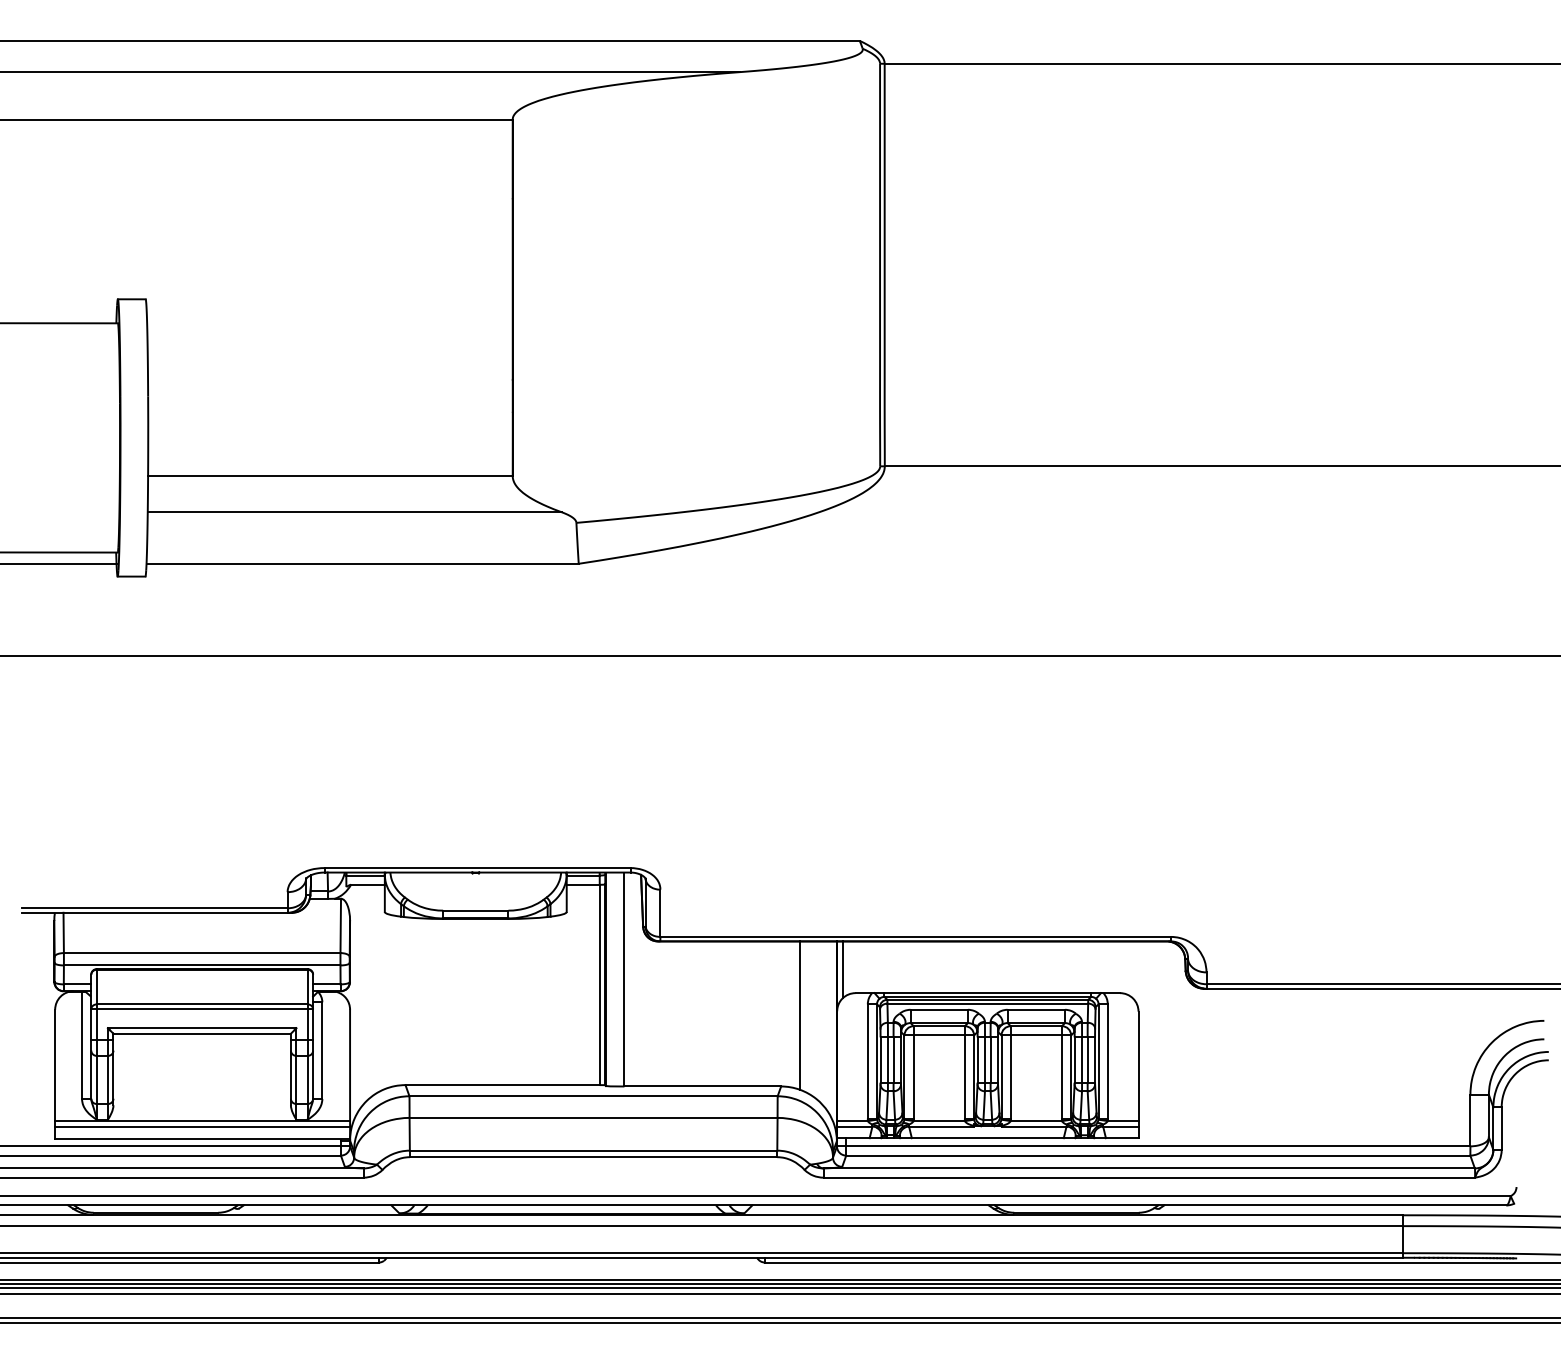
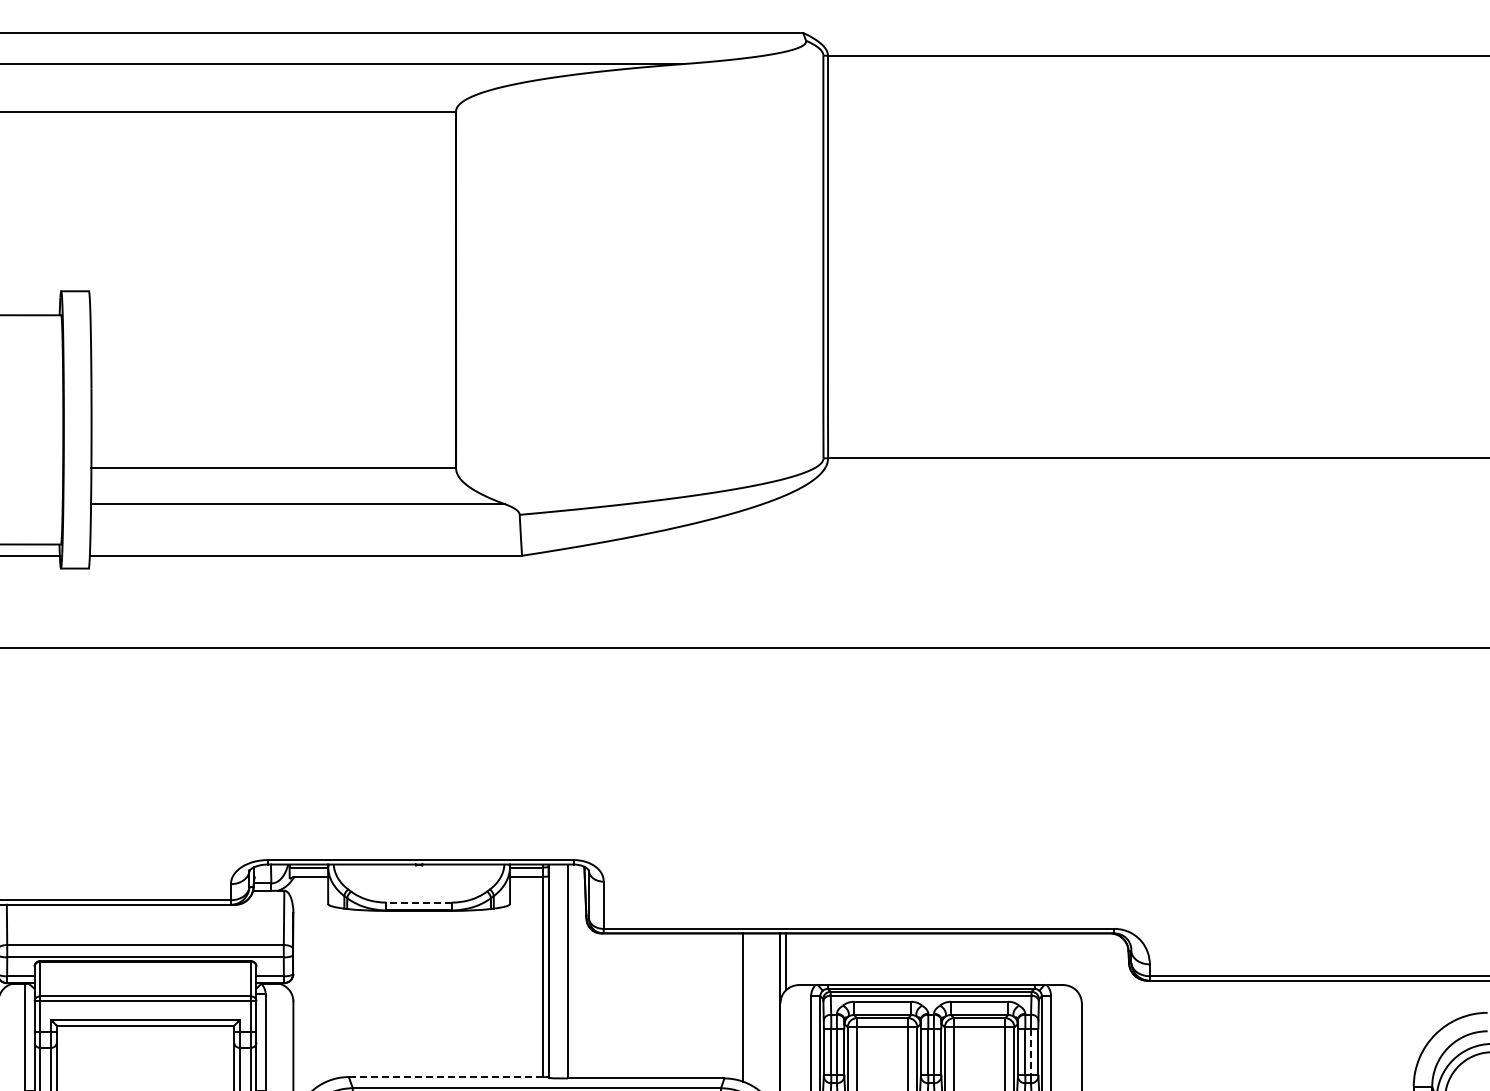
line: (475, 910) -> (418, 902), solid -> dashed
line: (1087, 1059) -> (1030, 1051), solid -> dashed
line: (502, 1085) -> (445, 1077), solid -> dashed

